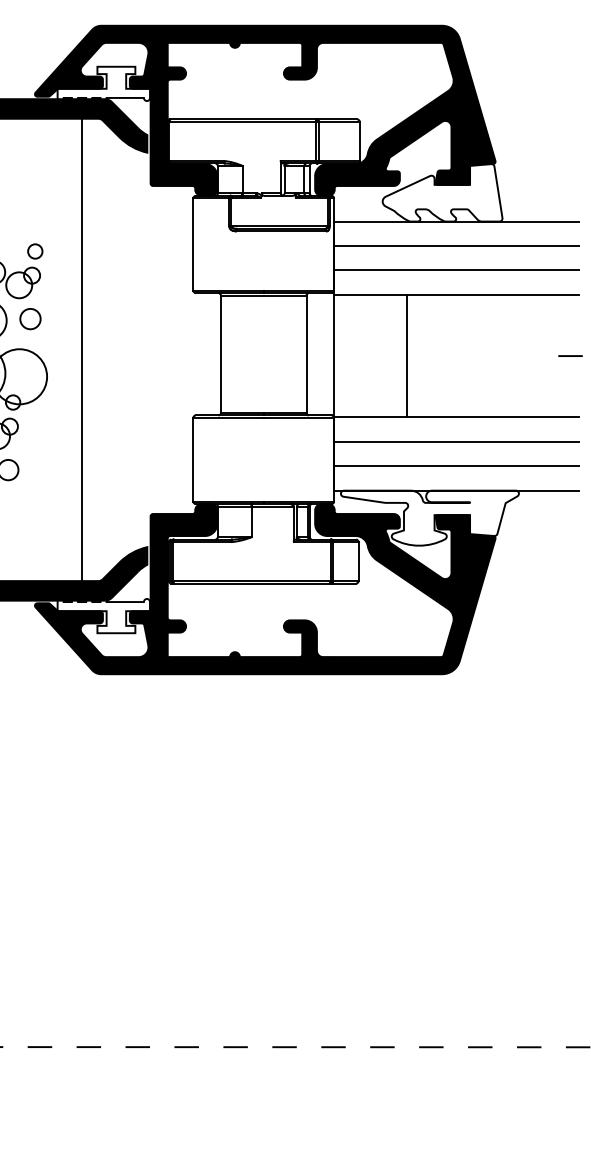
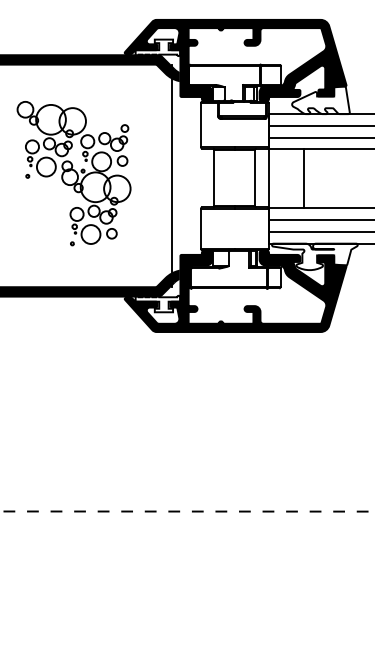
line: (82, 349) -> (171, 175), moved

